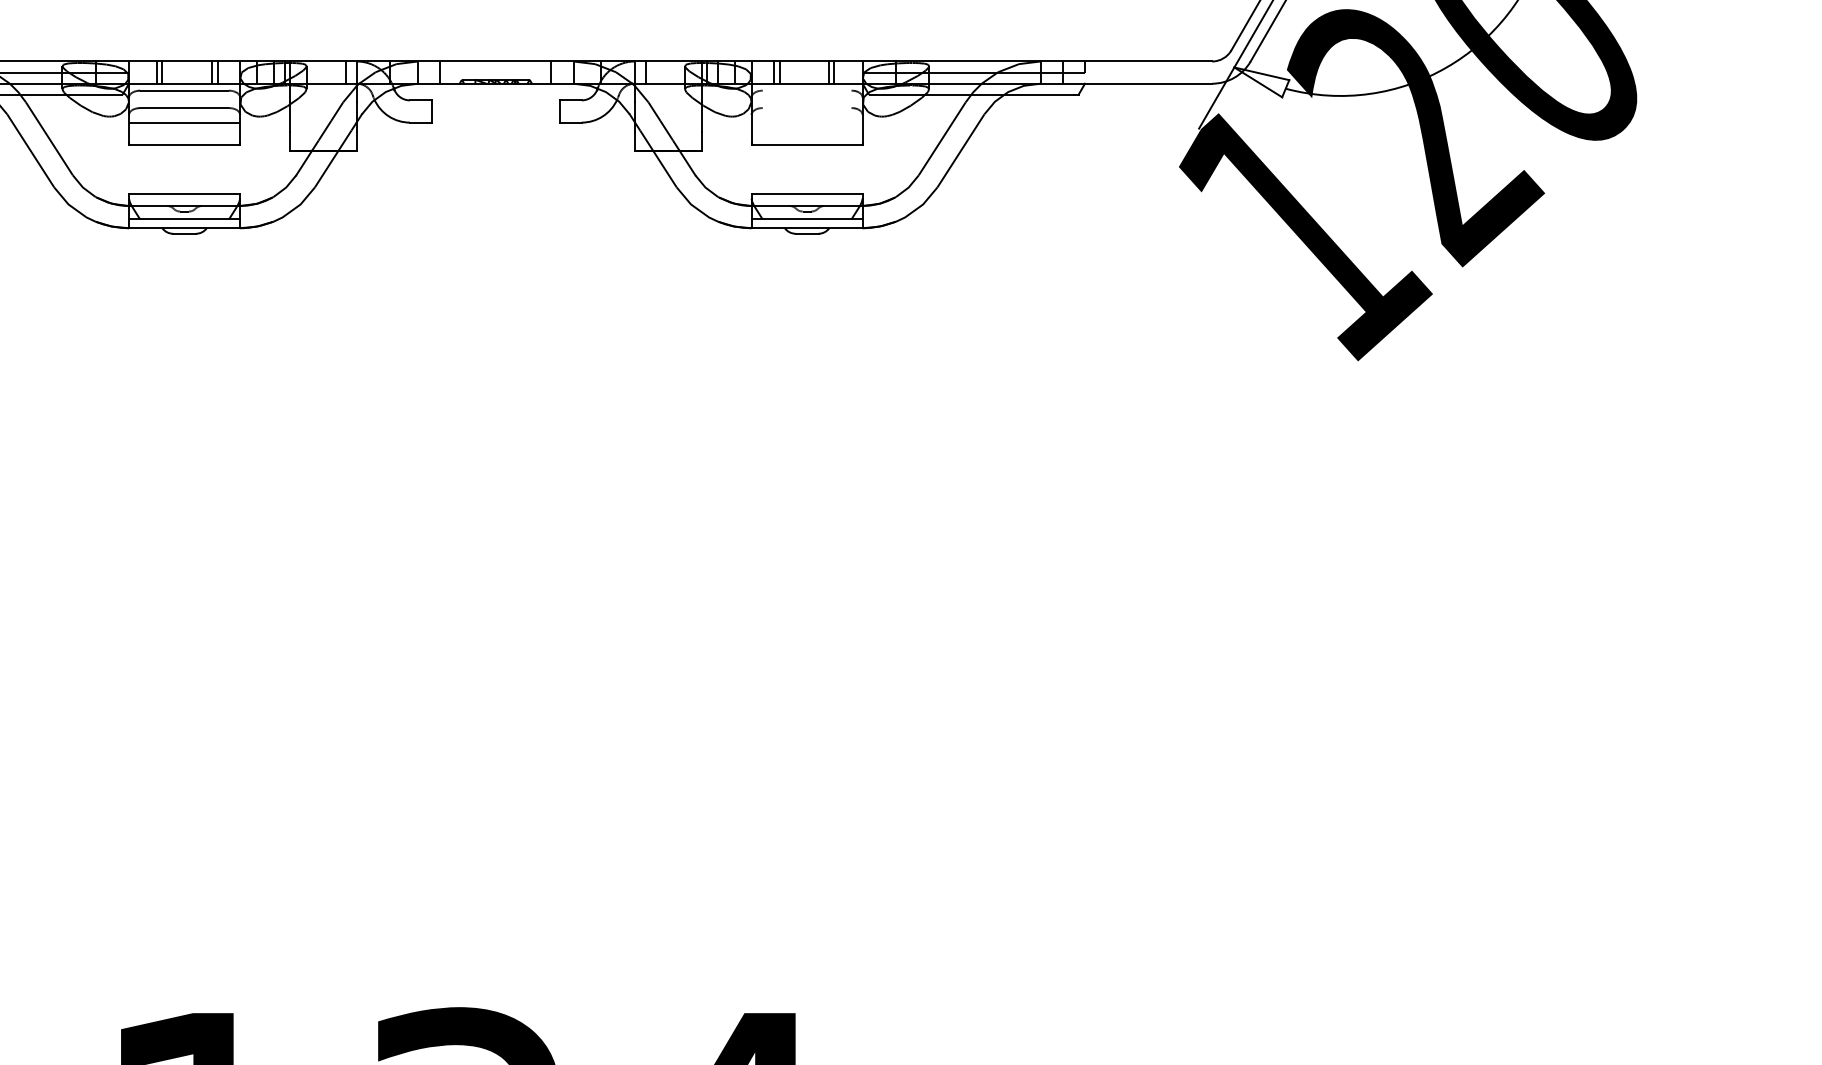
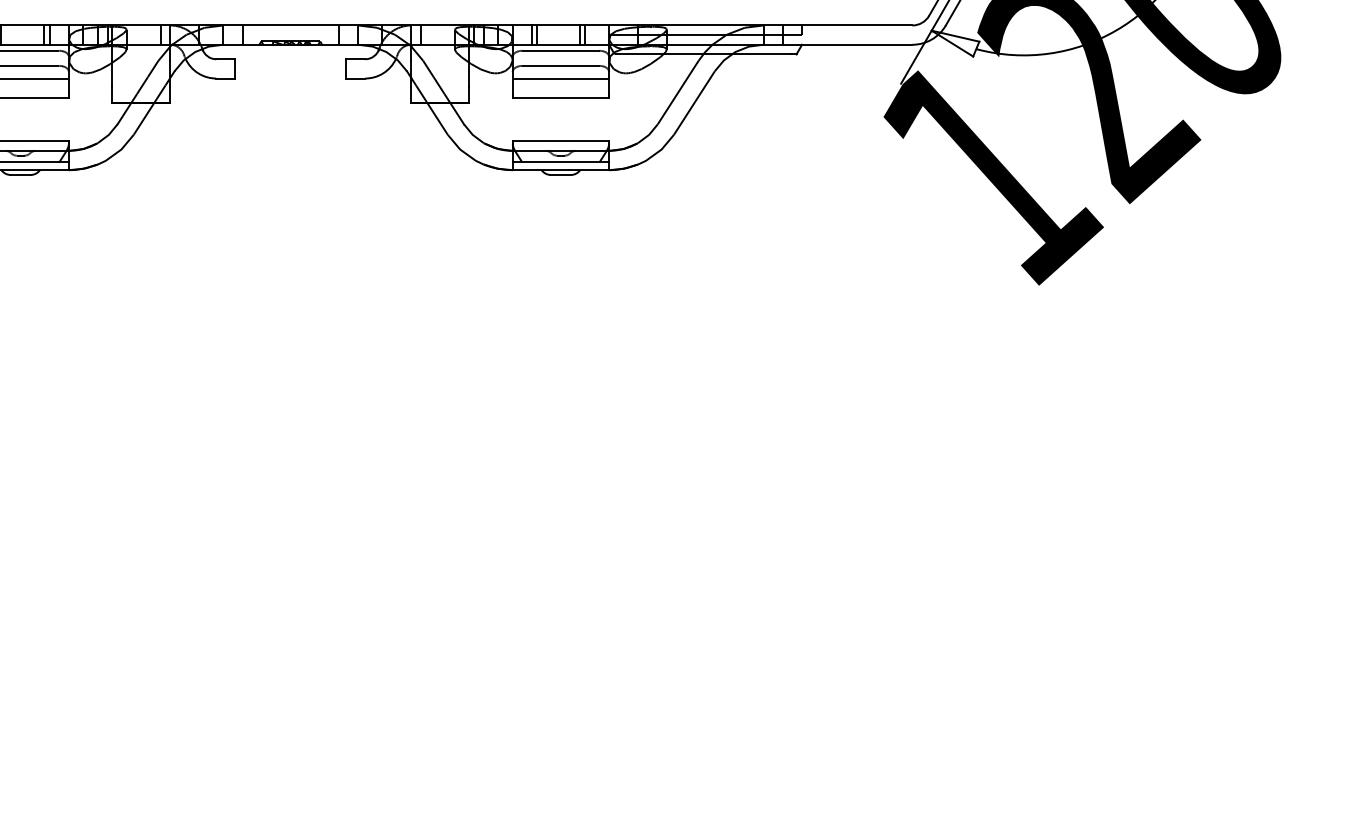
line: (806, 90) -> (560, 50), added
line: (806, 108) -> (560, 66), added
line: (806, 122) -> (560, 78), added

